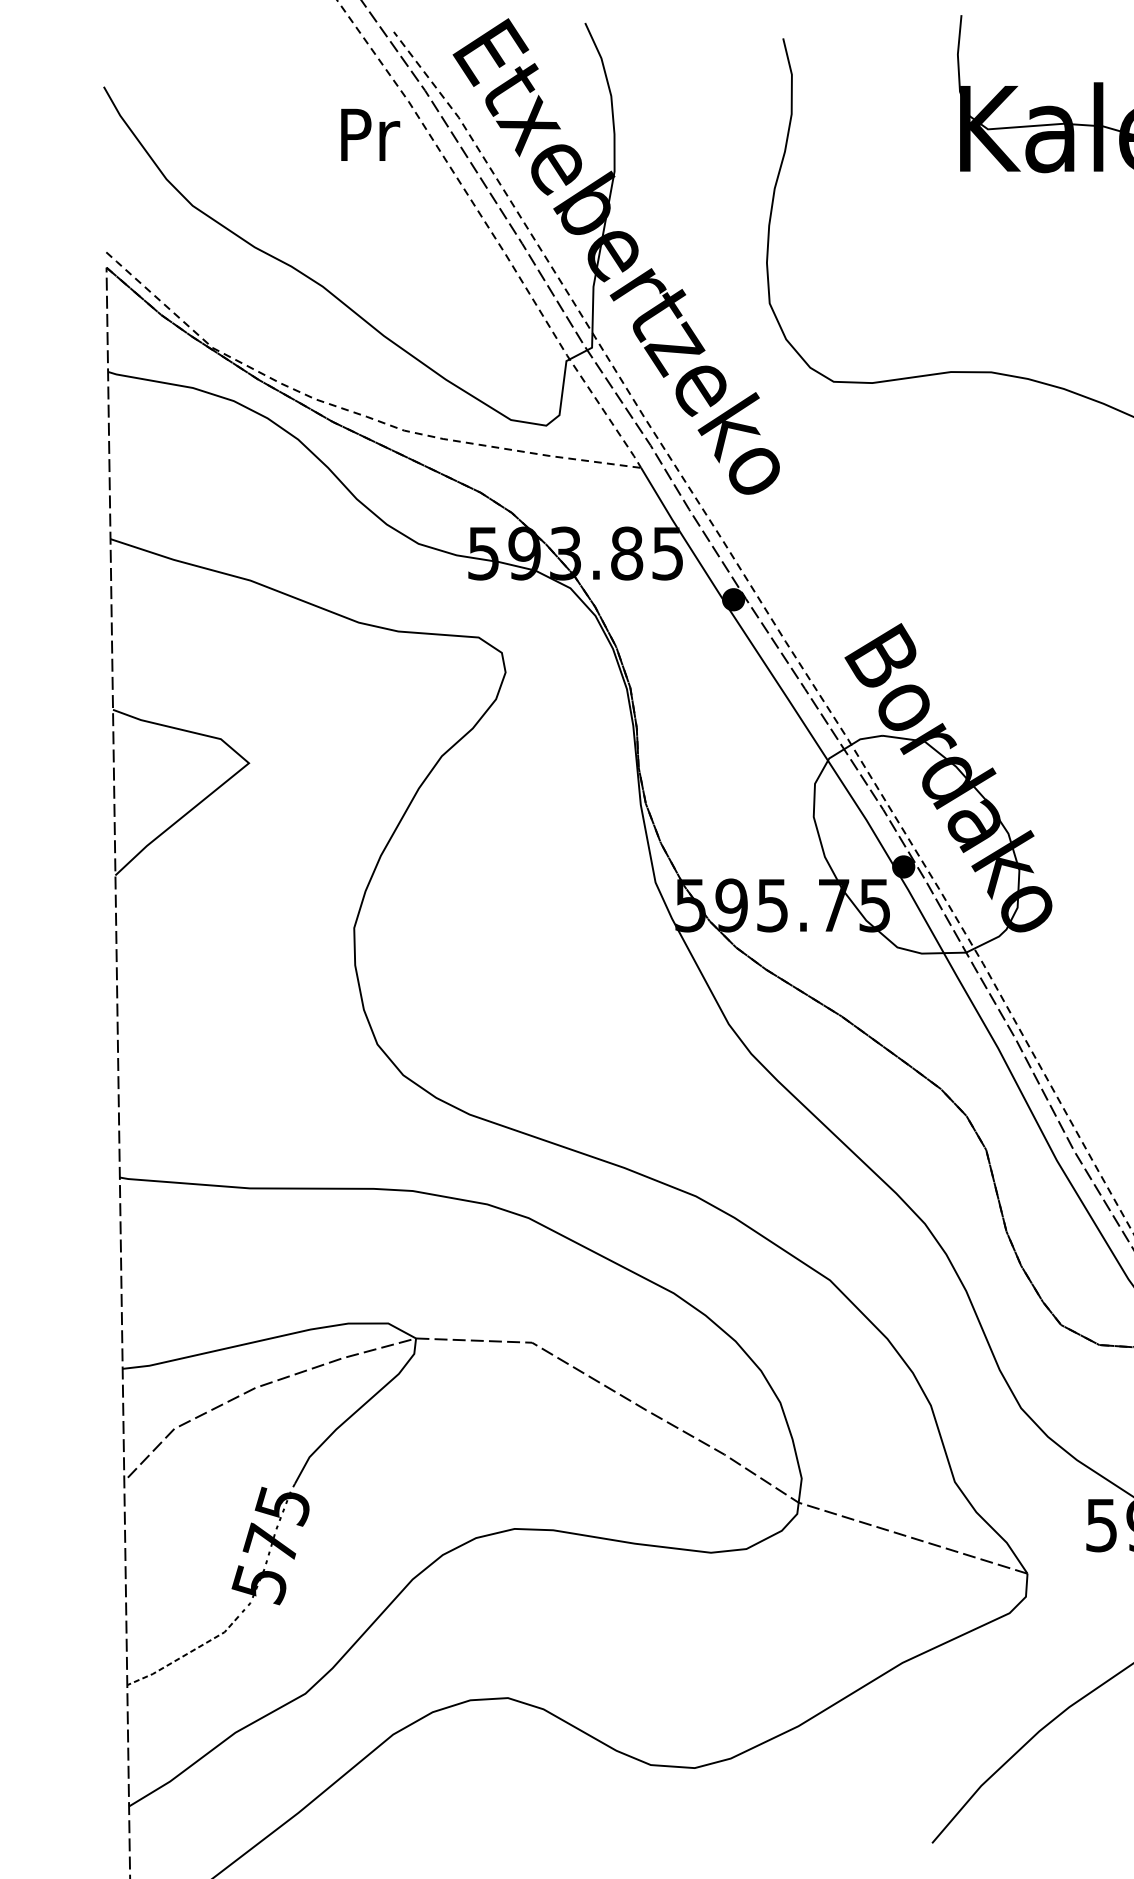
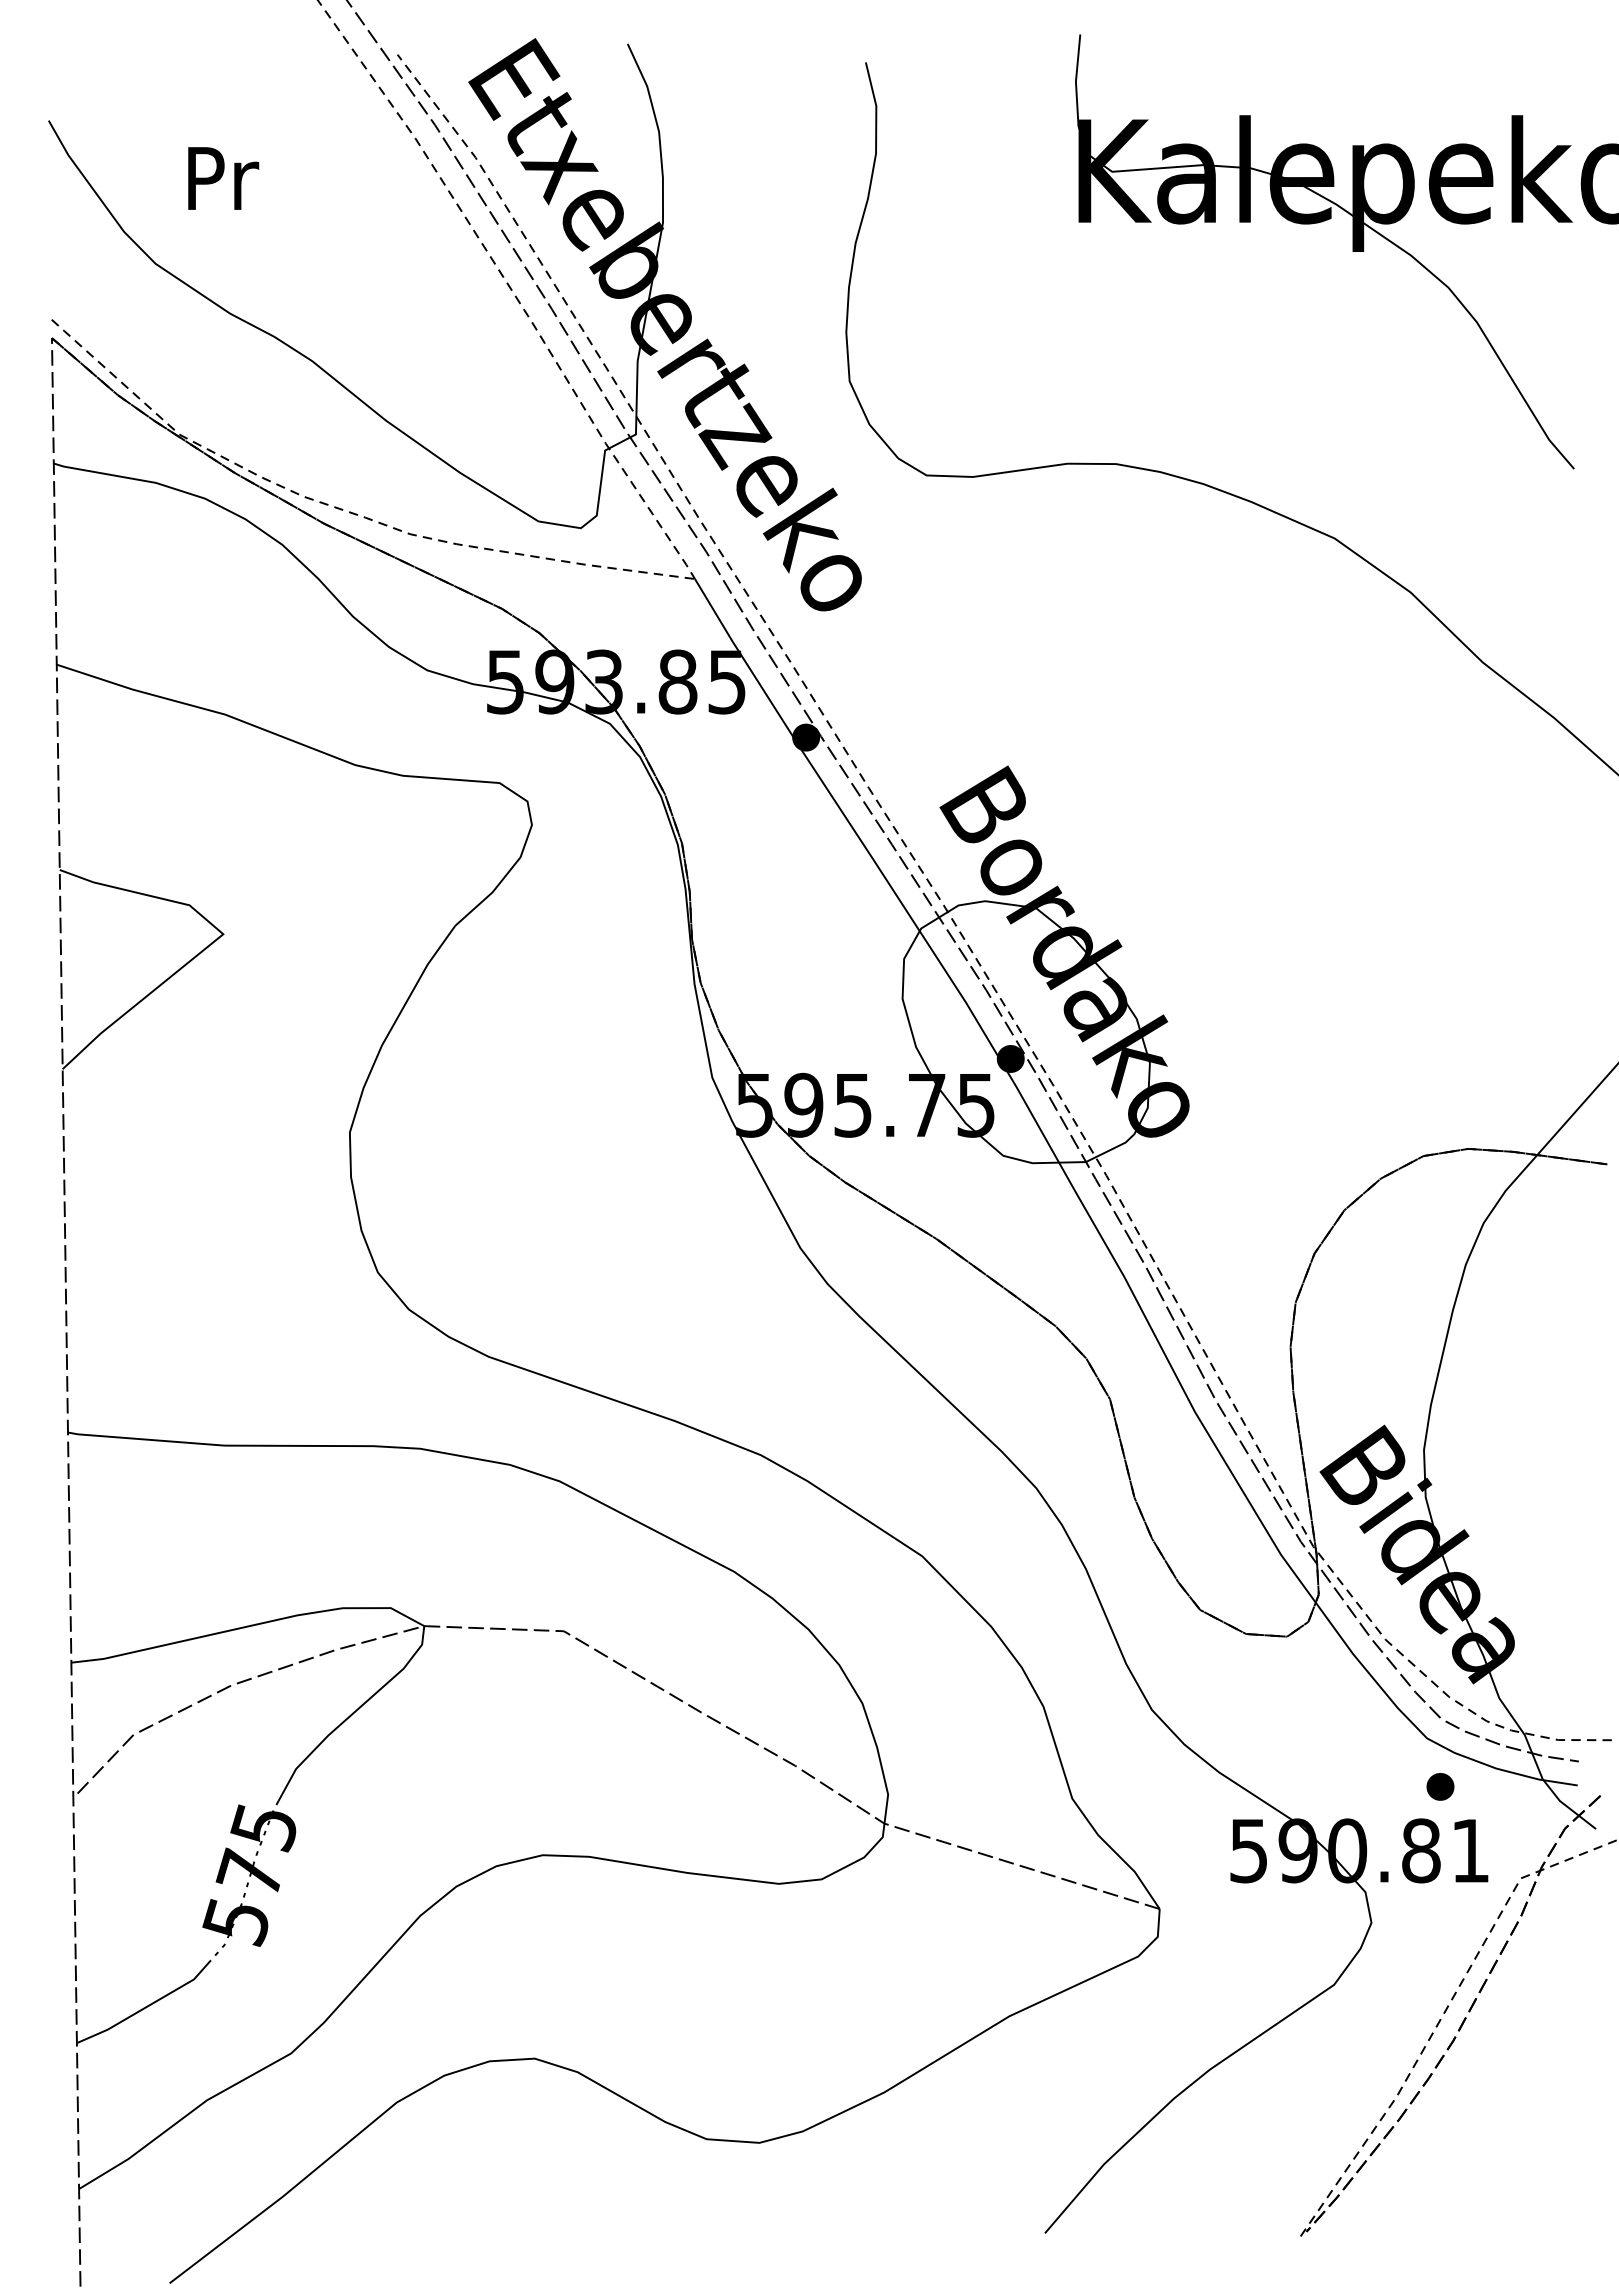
text: (370, 134) -> (223, 178), moved
line: (185, 1654) -> (147, 2006), dashed -> solid

